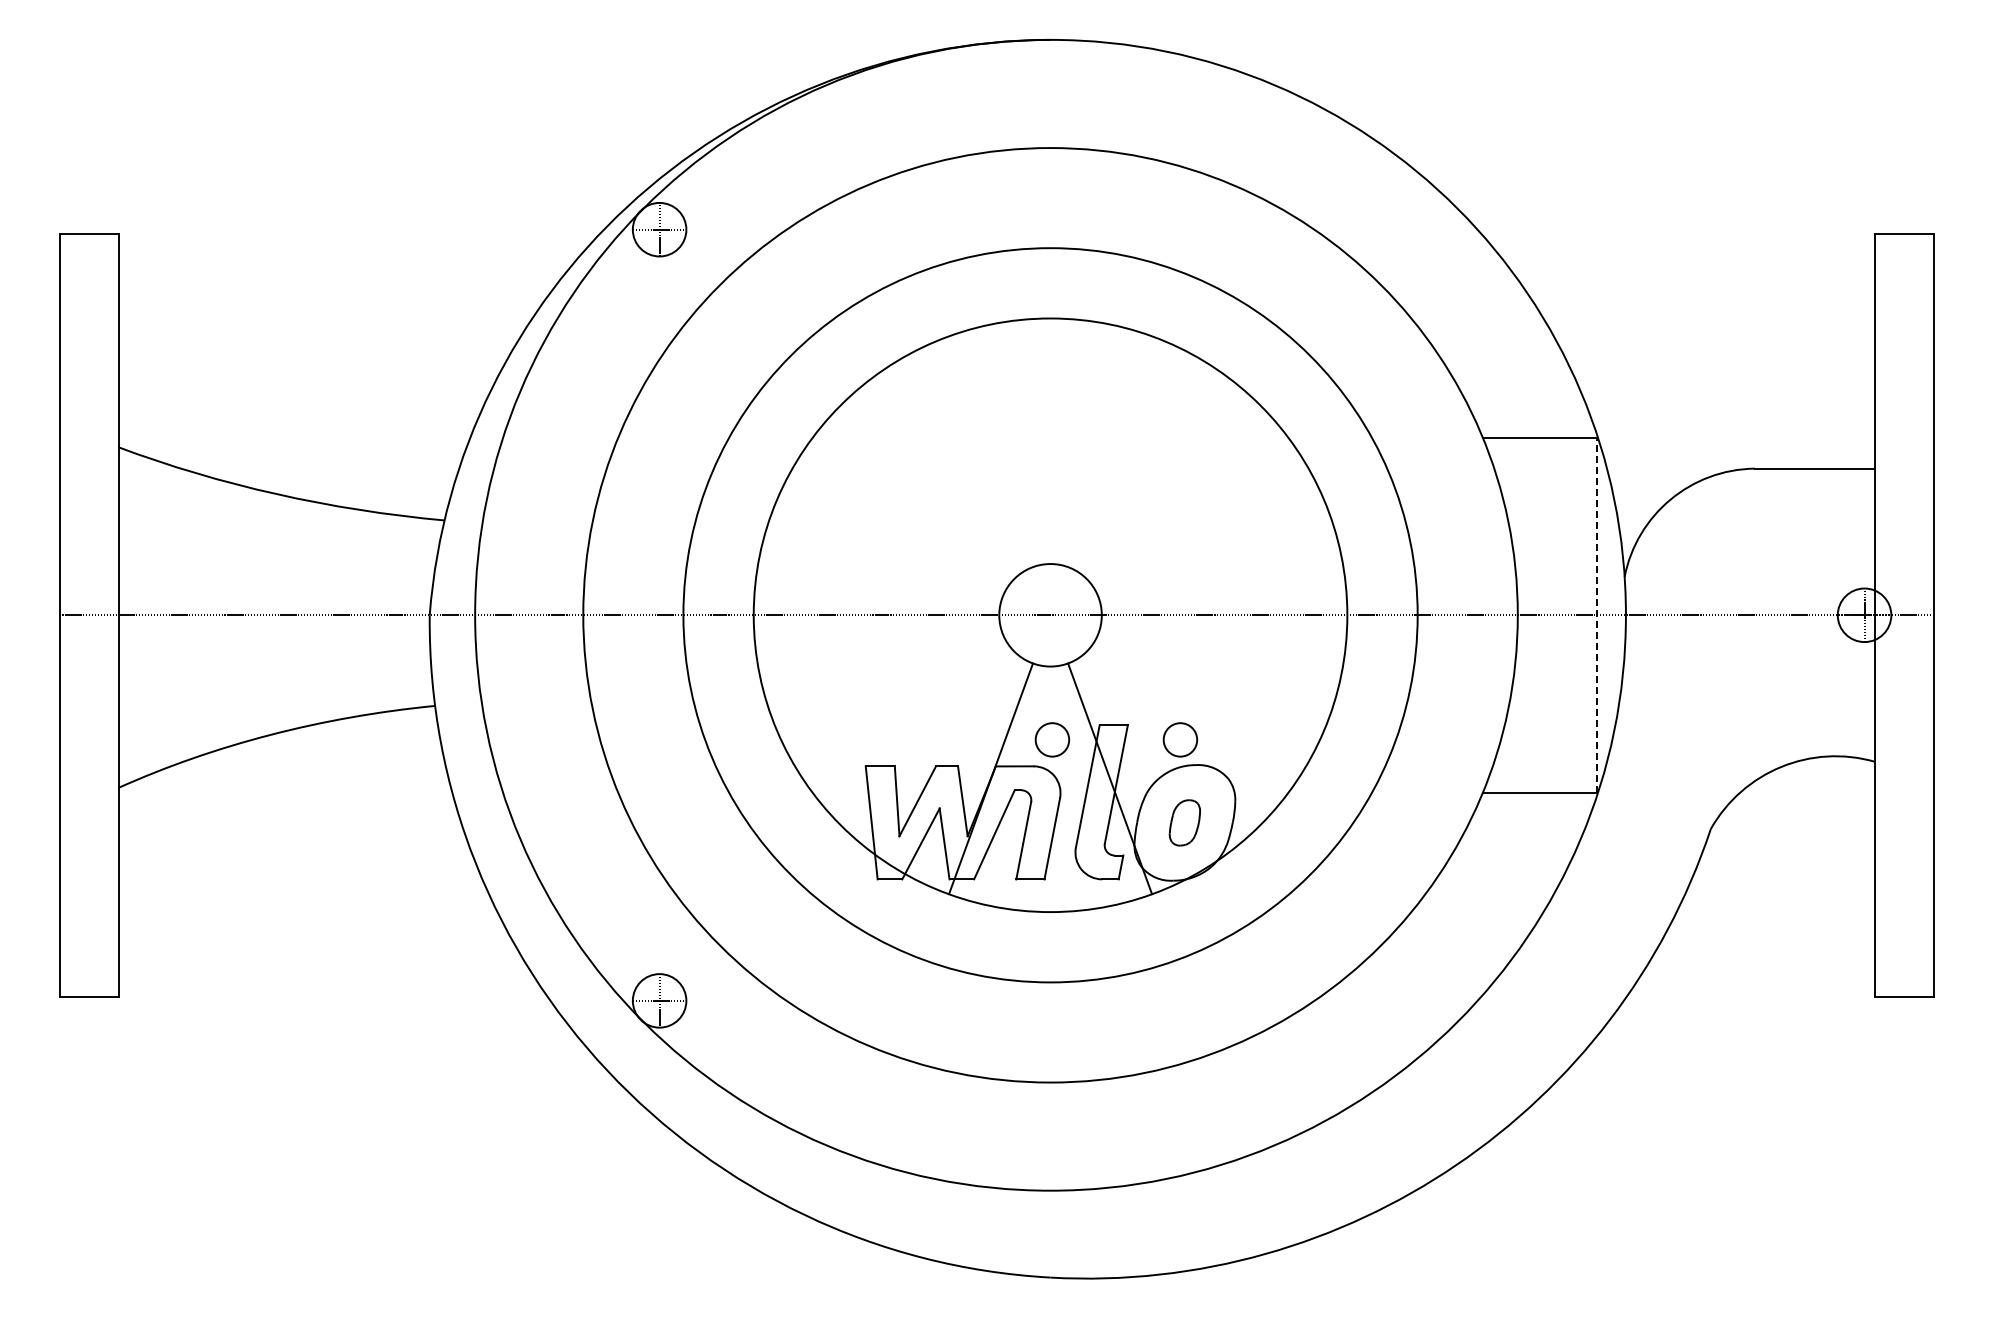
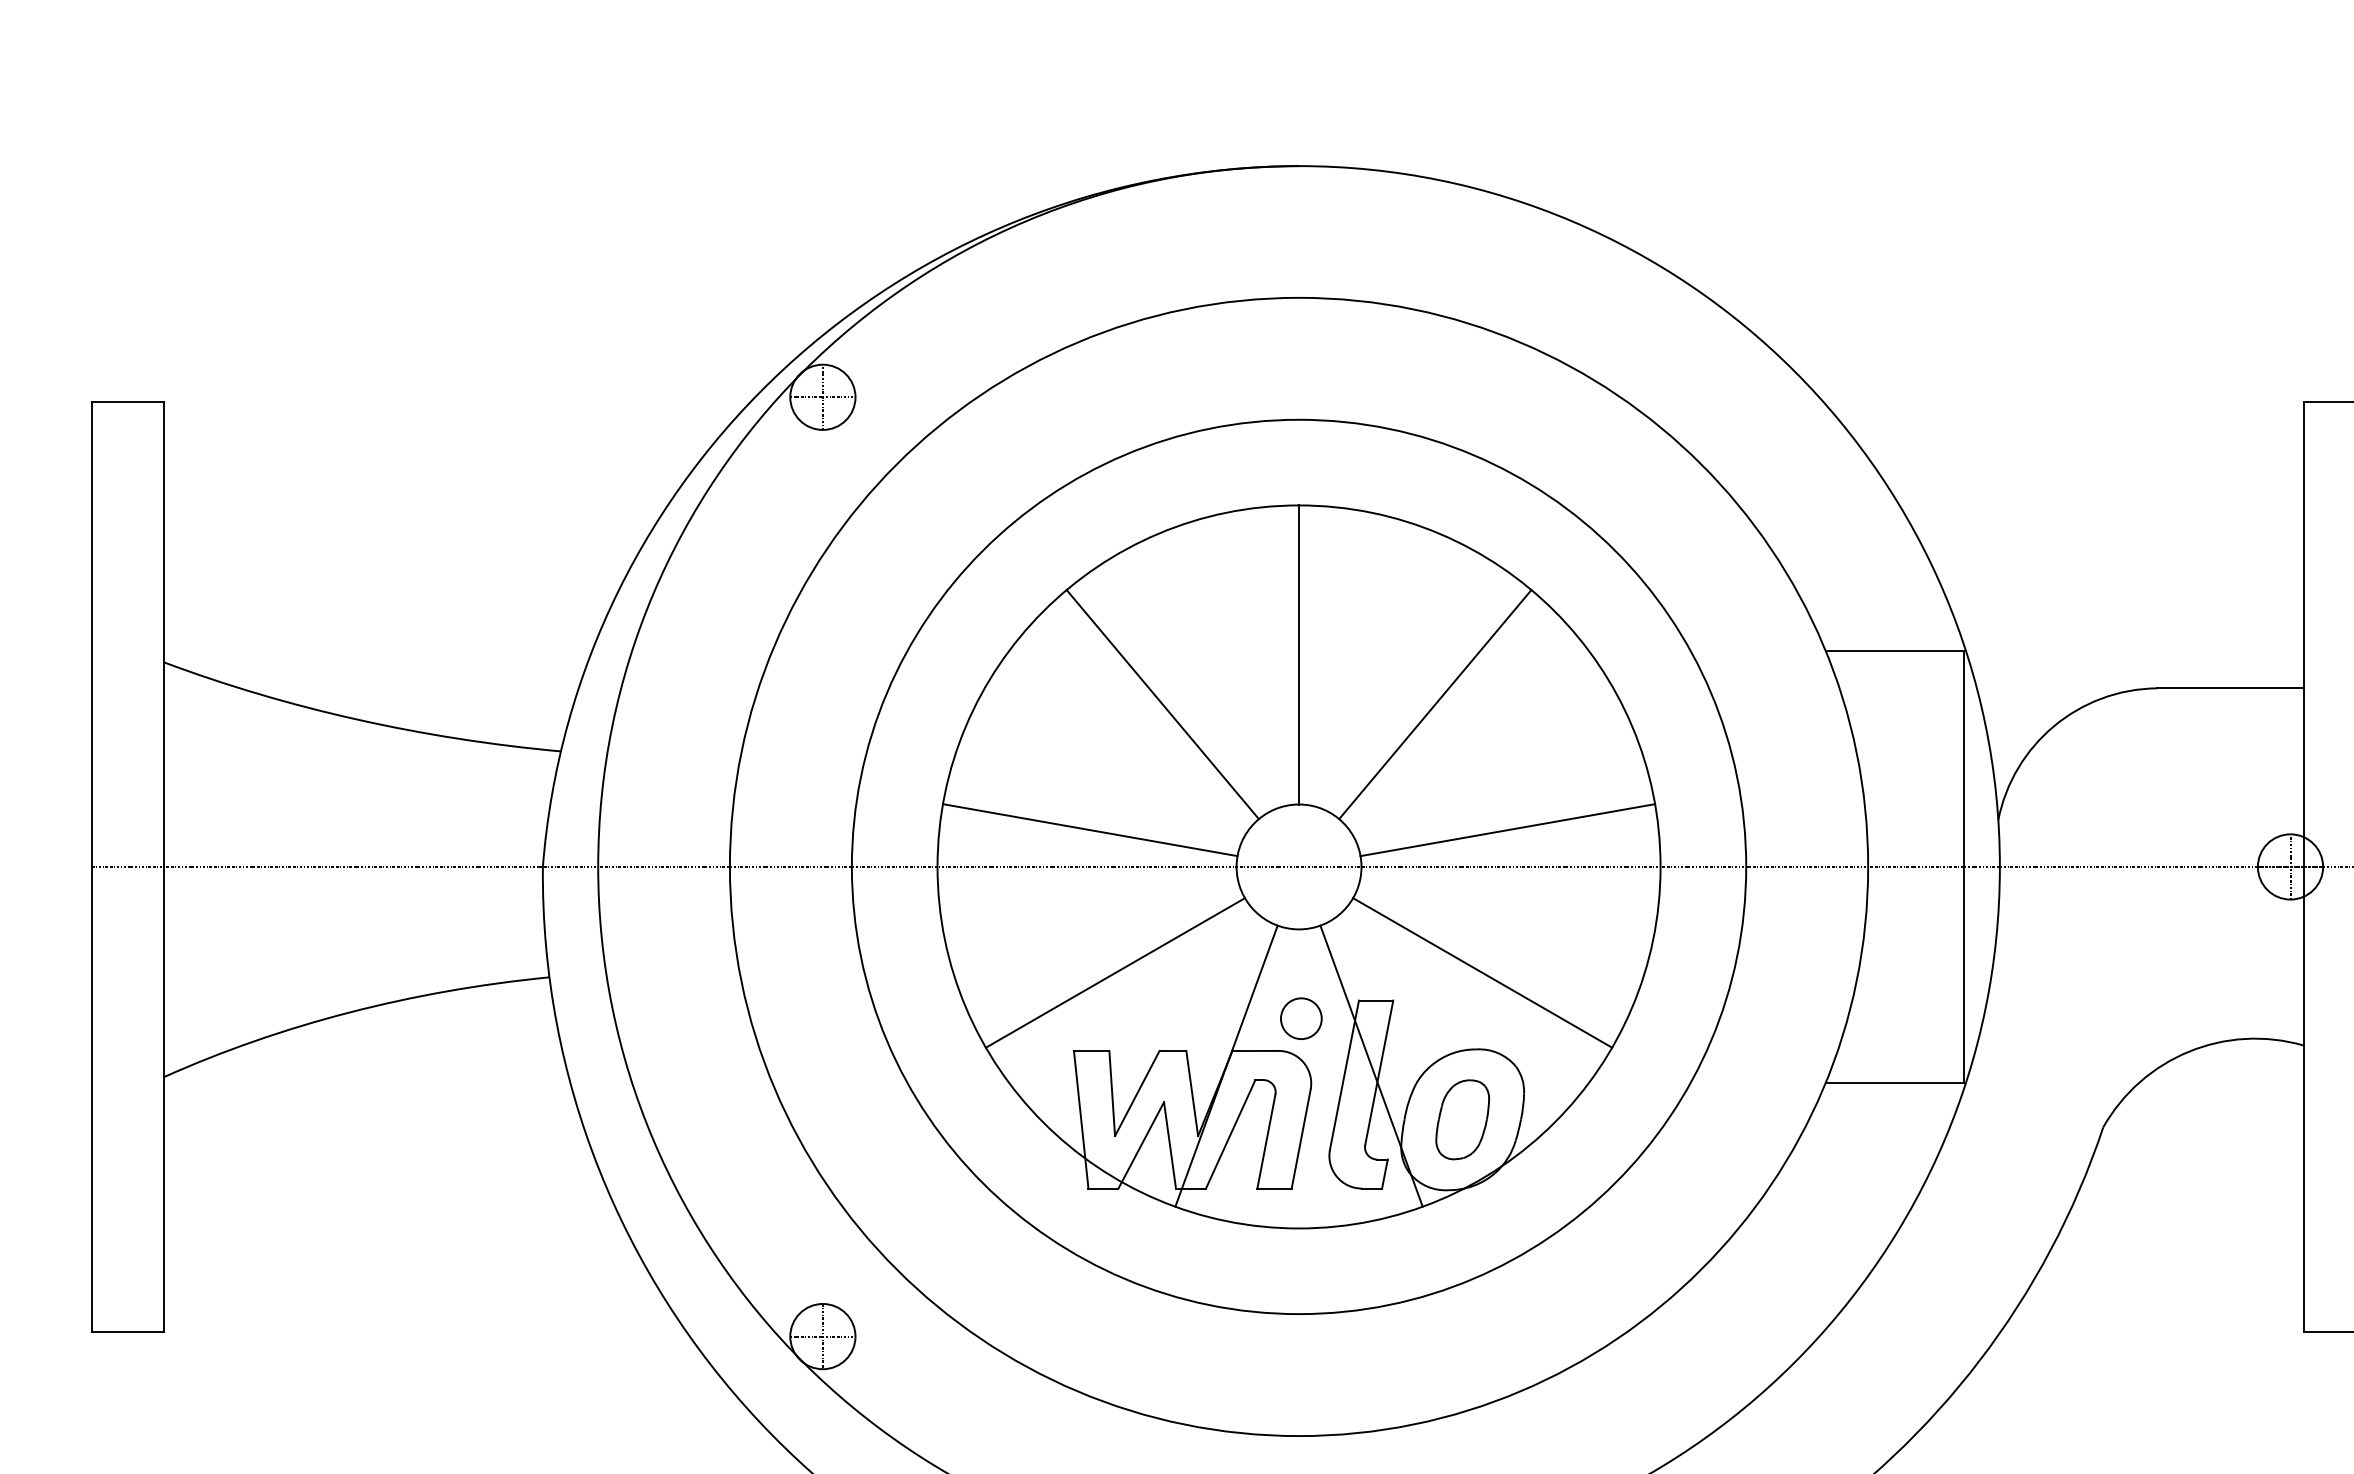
line: (1050, 441) -> (1298, 655), added
line: (938, 481) -> (1162, 703), added
line: (1162, 481) -> (1435, 703), added
line: (879, 584) -> (1090, 829), added
line: (1221, 584) -> (1507, 829), added
line: (1596, 614) -> (1964, 865), dashed -> solid
line: (899, 701) -> (1115, 971), added
line: (1200, 701) -> (1481, 971), added
circle: (1180, 739) -> (1457, 1018), removed
part: (1184, 822) -> (1462, 1119), size x1.43

